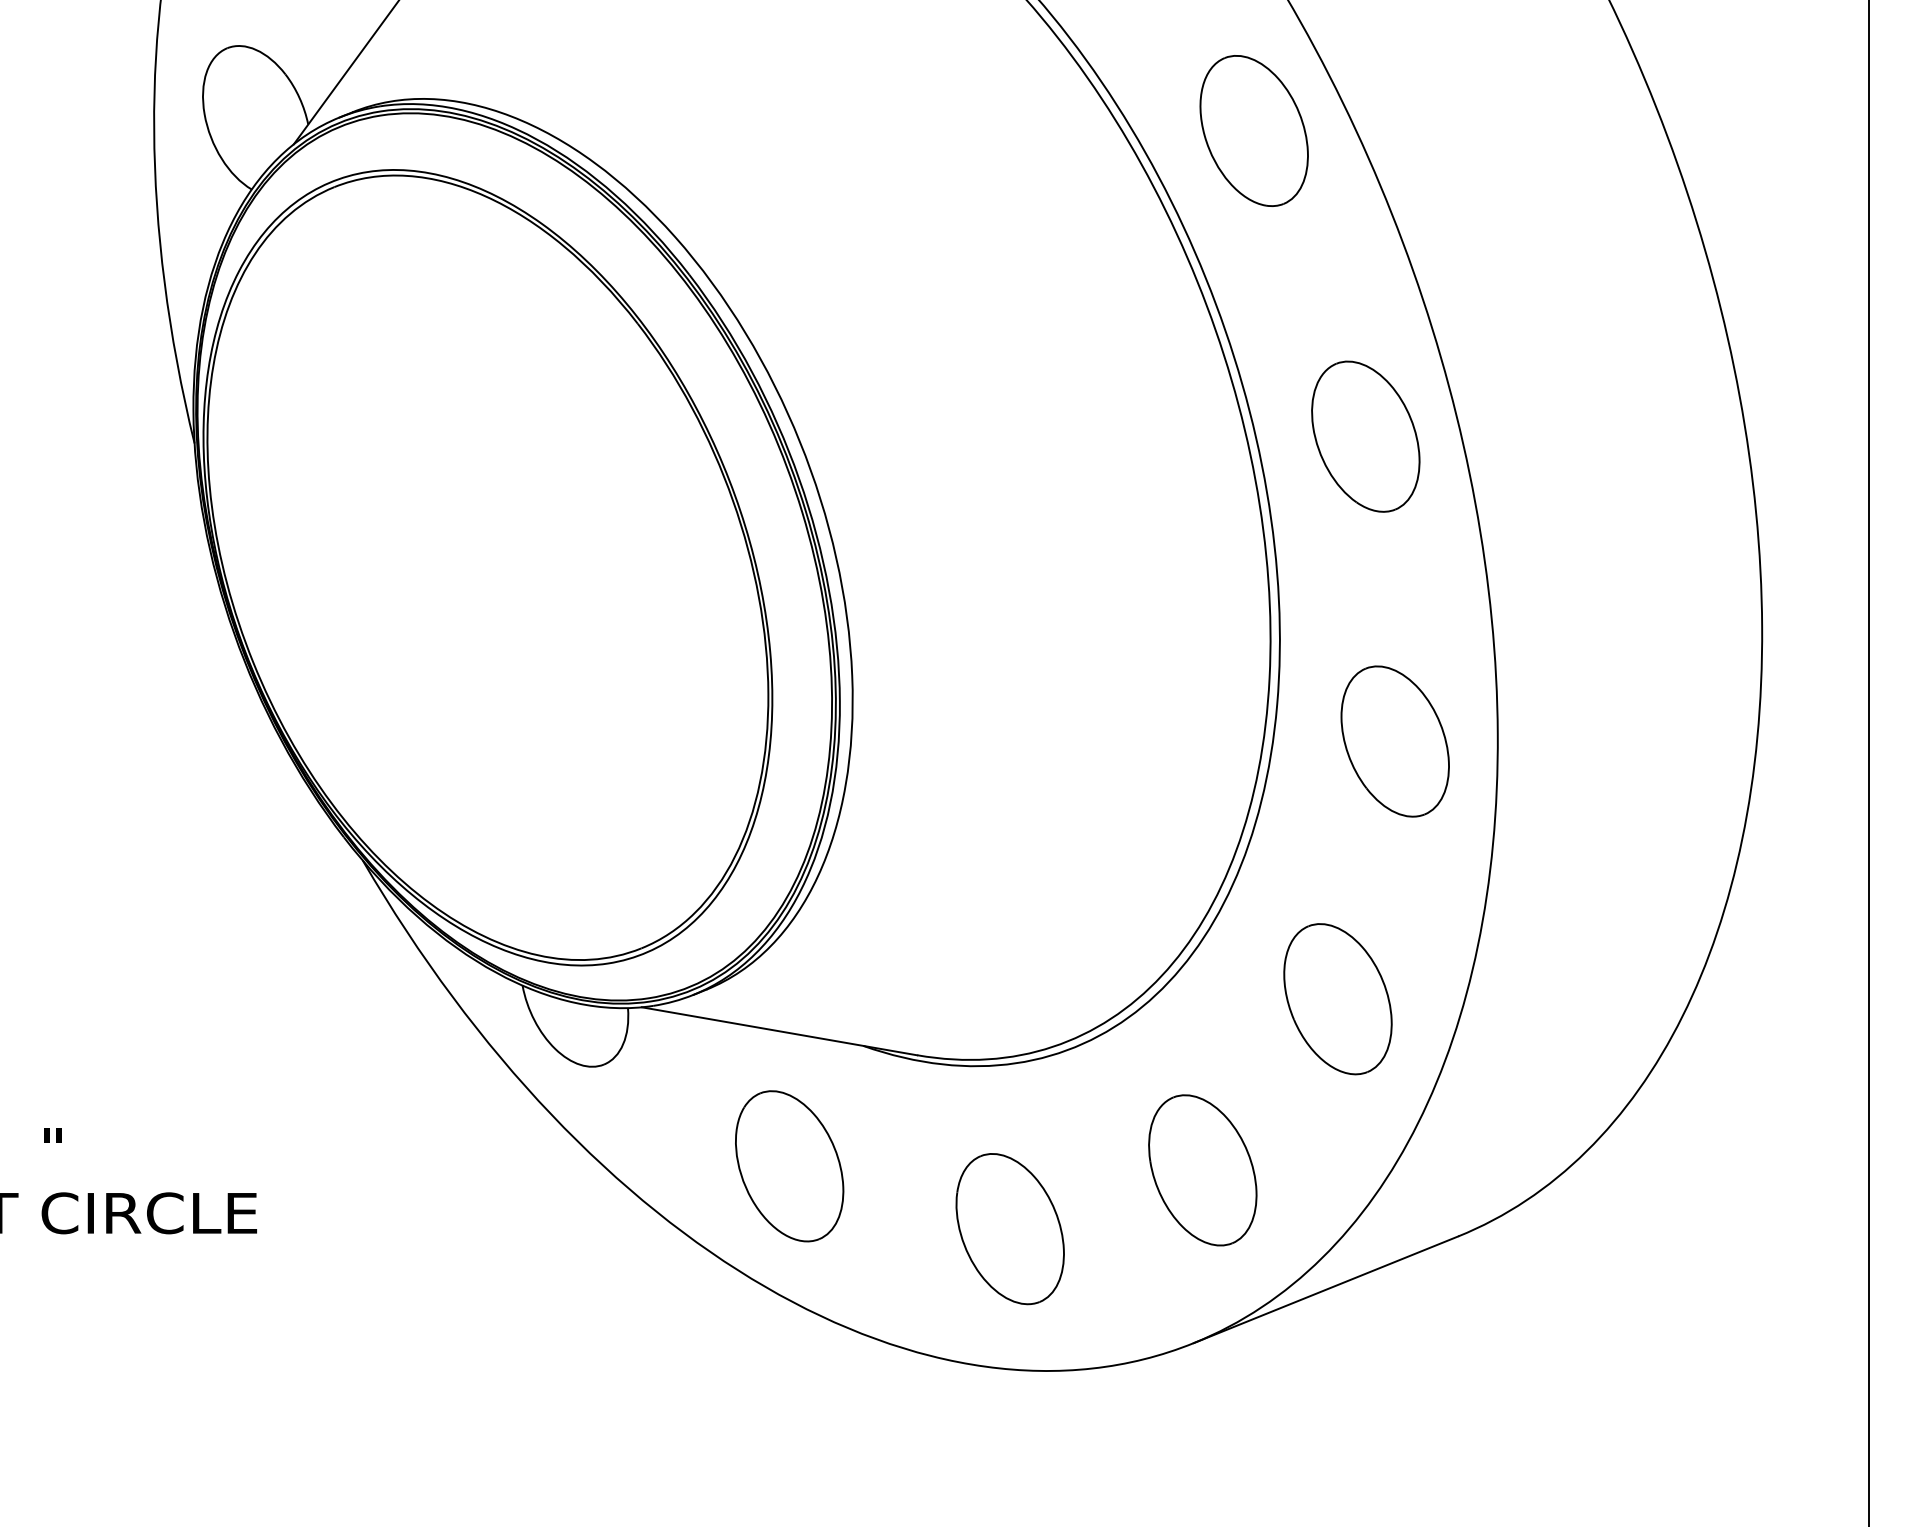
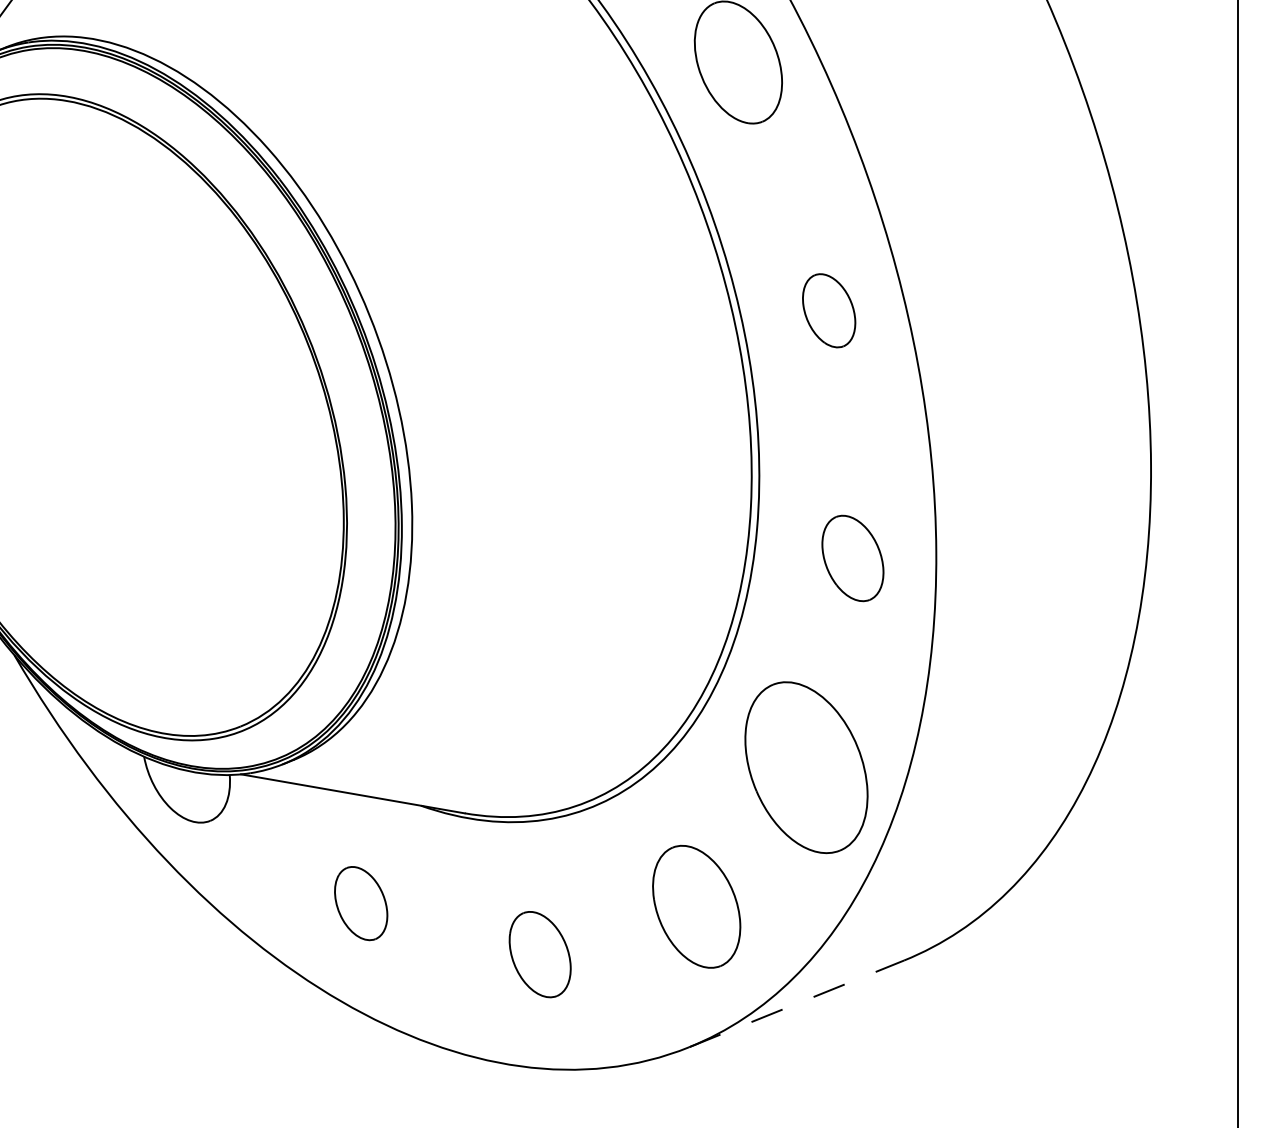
part: (1365, 436) -> (828, 310), size x0.6
part: (1394, 741) -> (852, 558), size x0.7
part: (1337, 999) -> (806, 768), size x1.4
part: (789, 1166) -> (360, 903), size x0.6
part: (1009, 1229) -> (539, 954), size x0.7
line: (1326, 1289) -> (797, 1003), solid -> dashed

